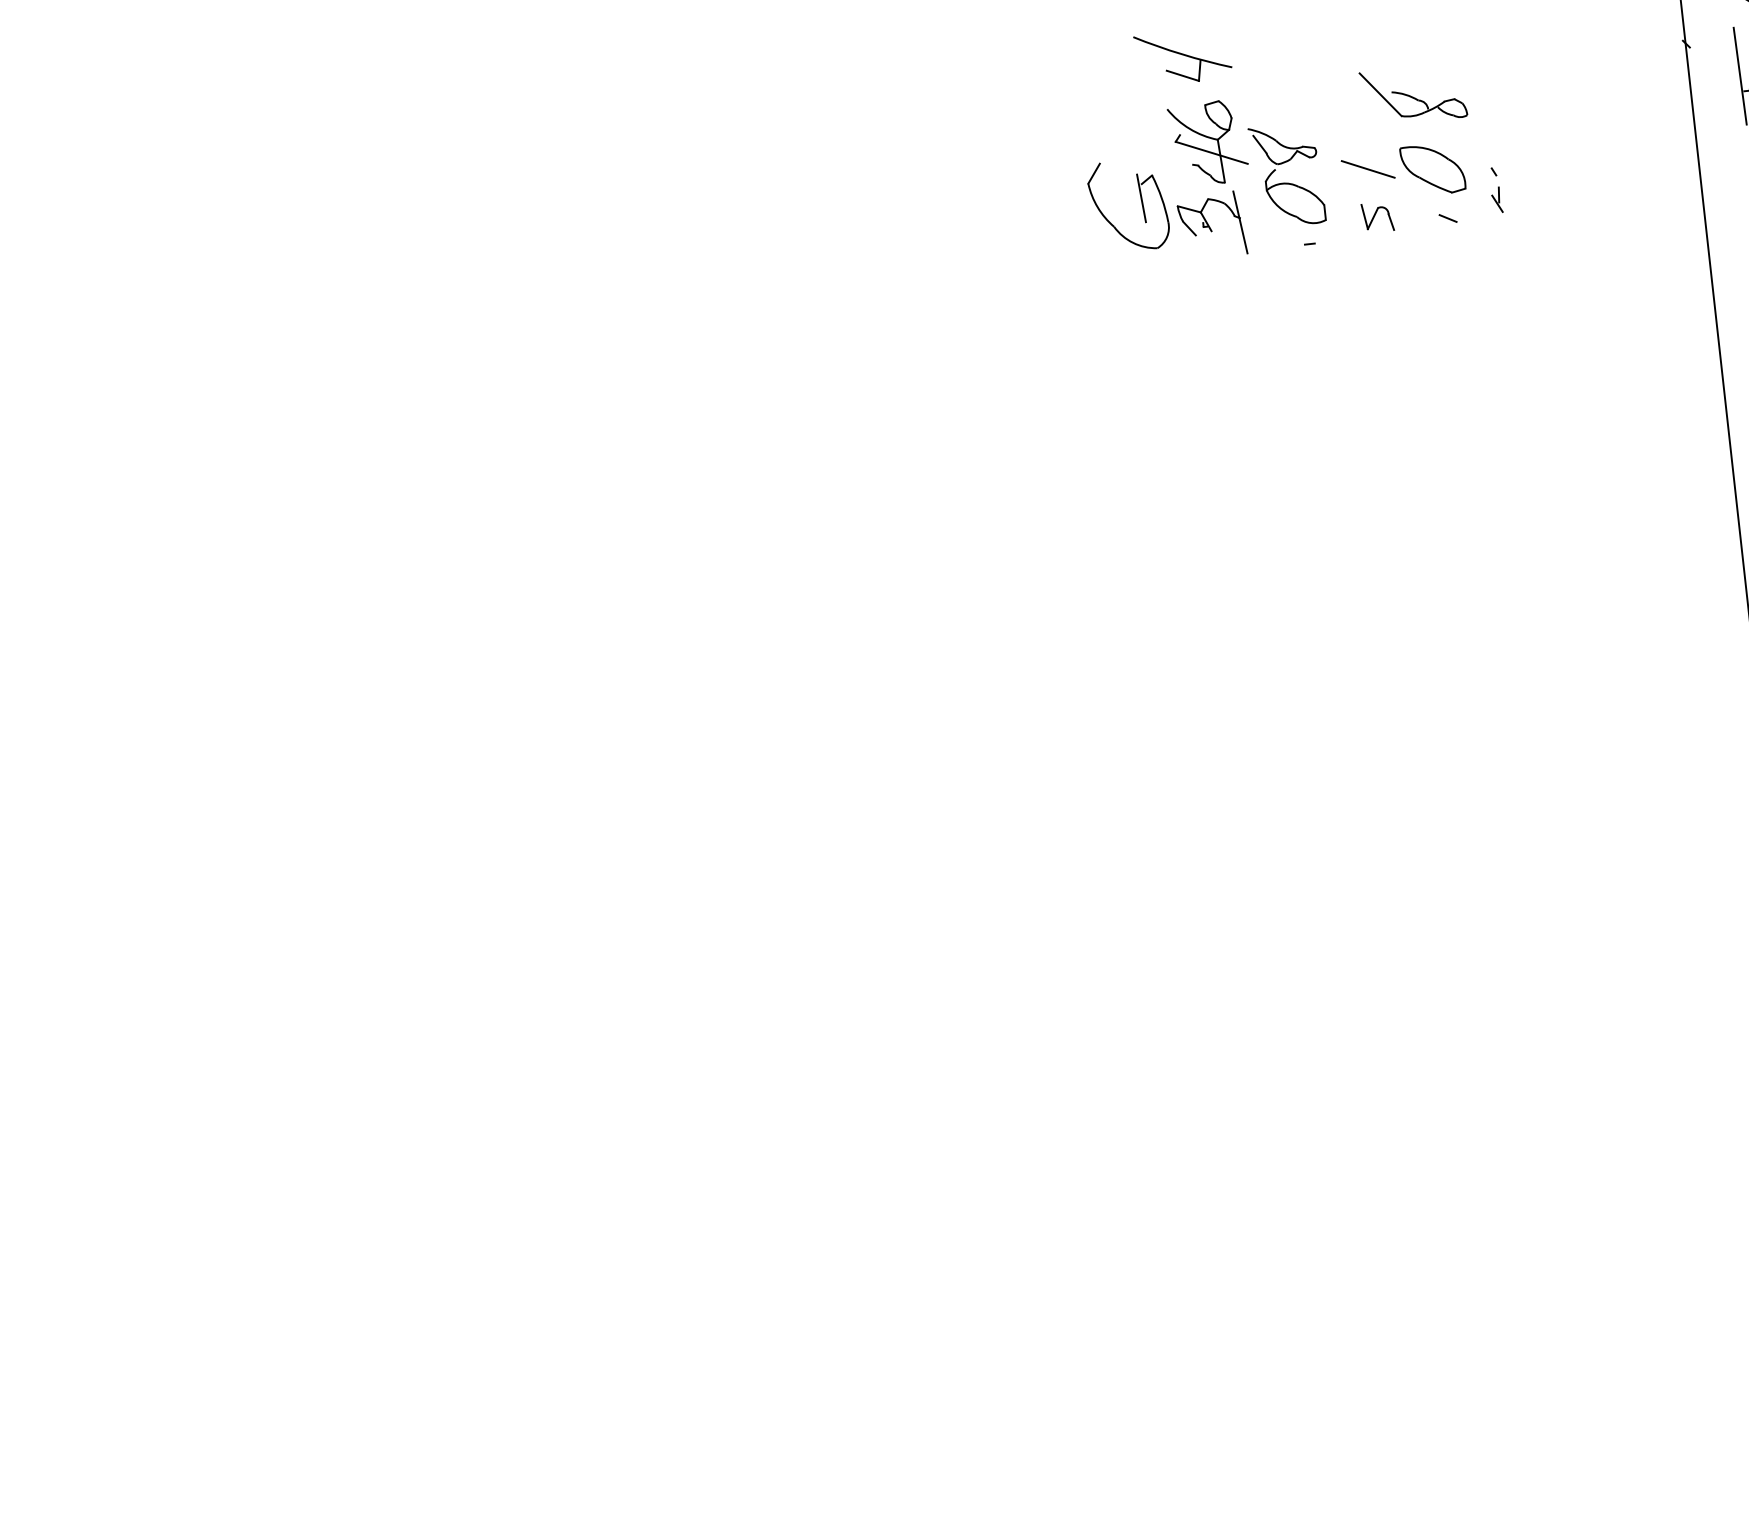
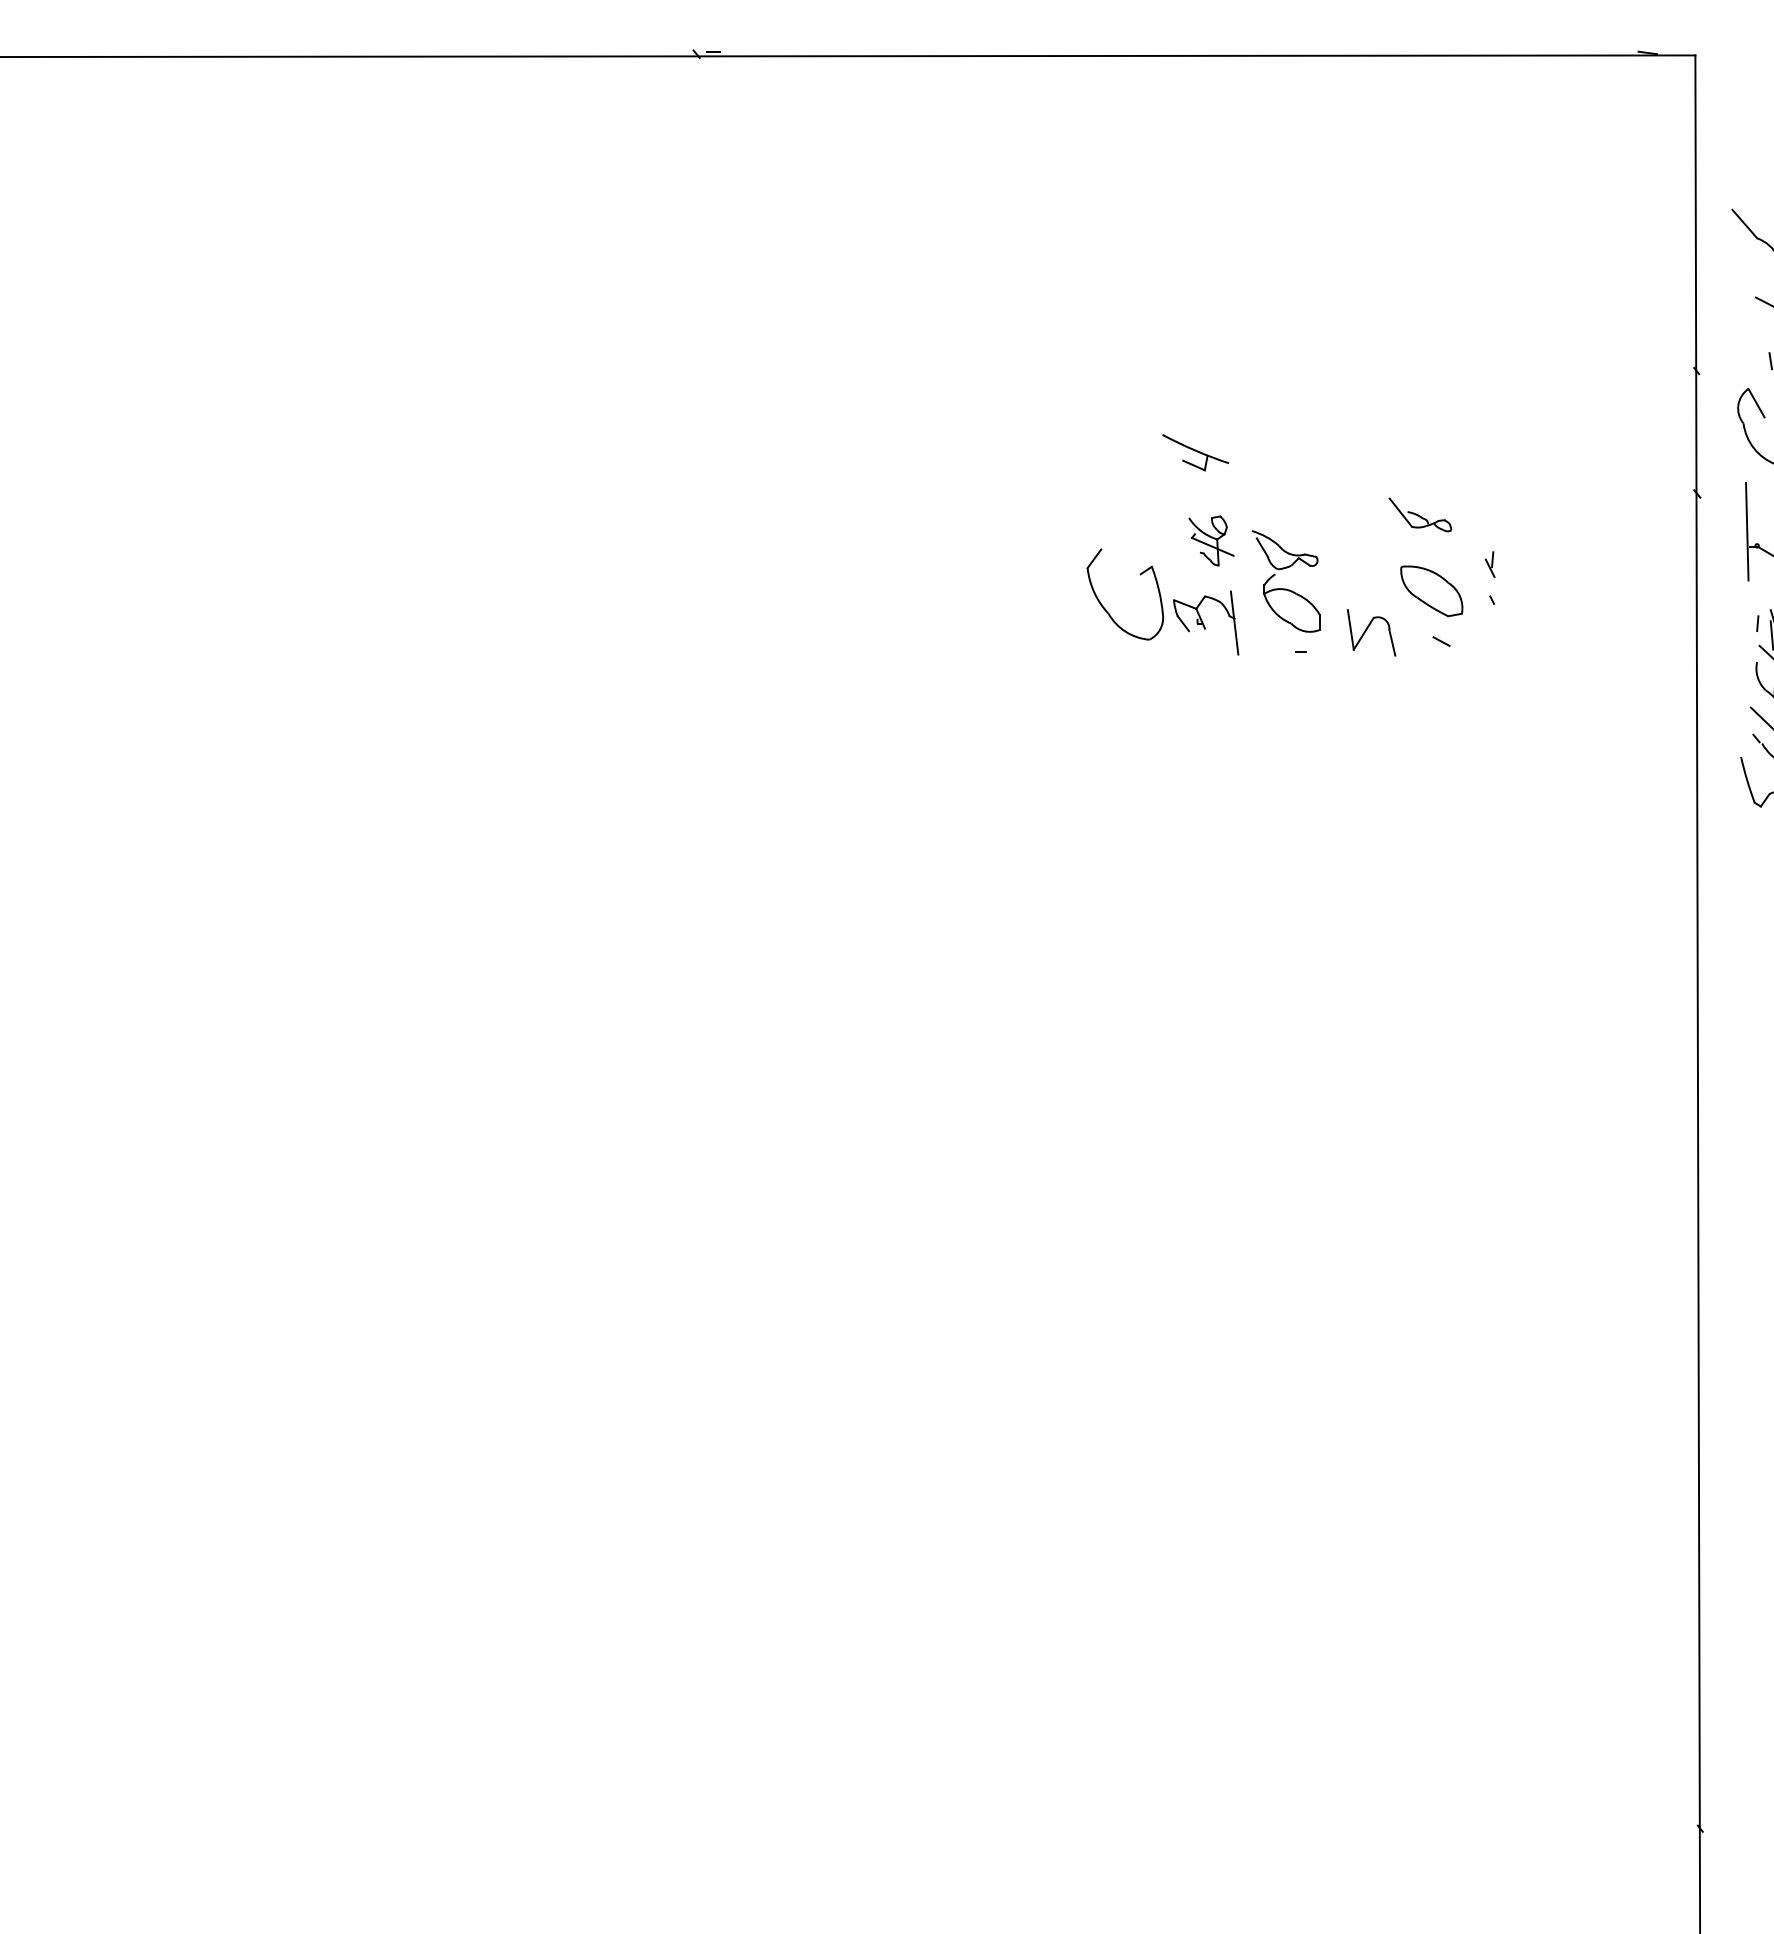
part: (1183, 57) -> (1195, 452), size x0.7
part: (1413, 94) -> (1420, 514), size x0.6
part: (1208, 142) -> (1211, 540), size x0.6
line: (1368, 169) -> (1367, 584), removed
line: (1141, 198) -> (1138, 588), removed
part: (1496, 200) -> (1489, 564), moved
part: (1377, 217) -> (1371, 632), size x1.6

